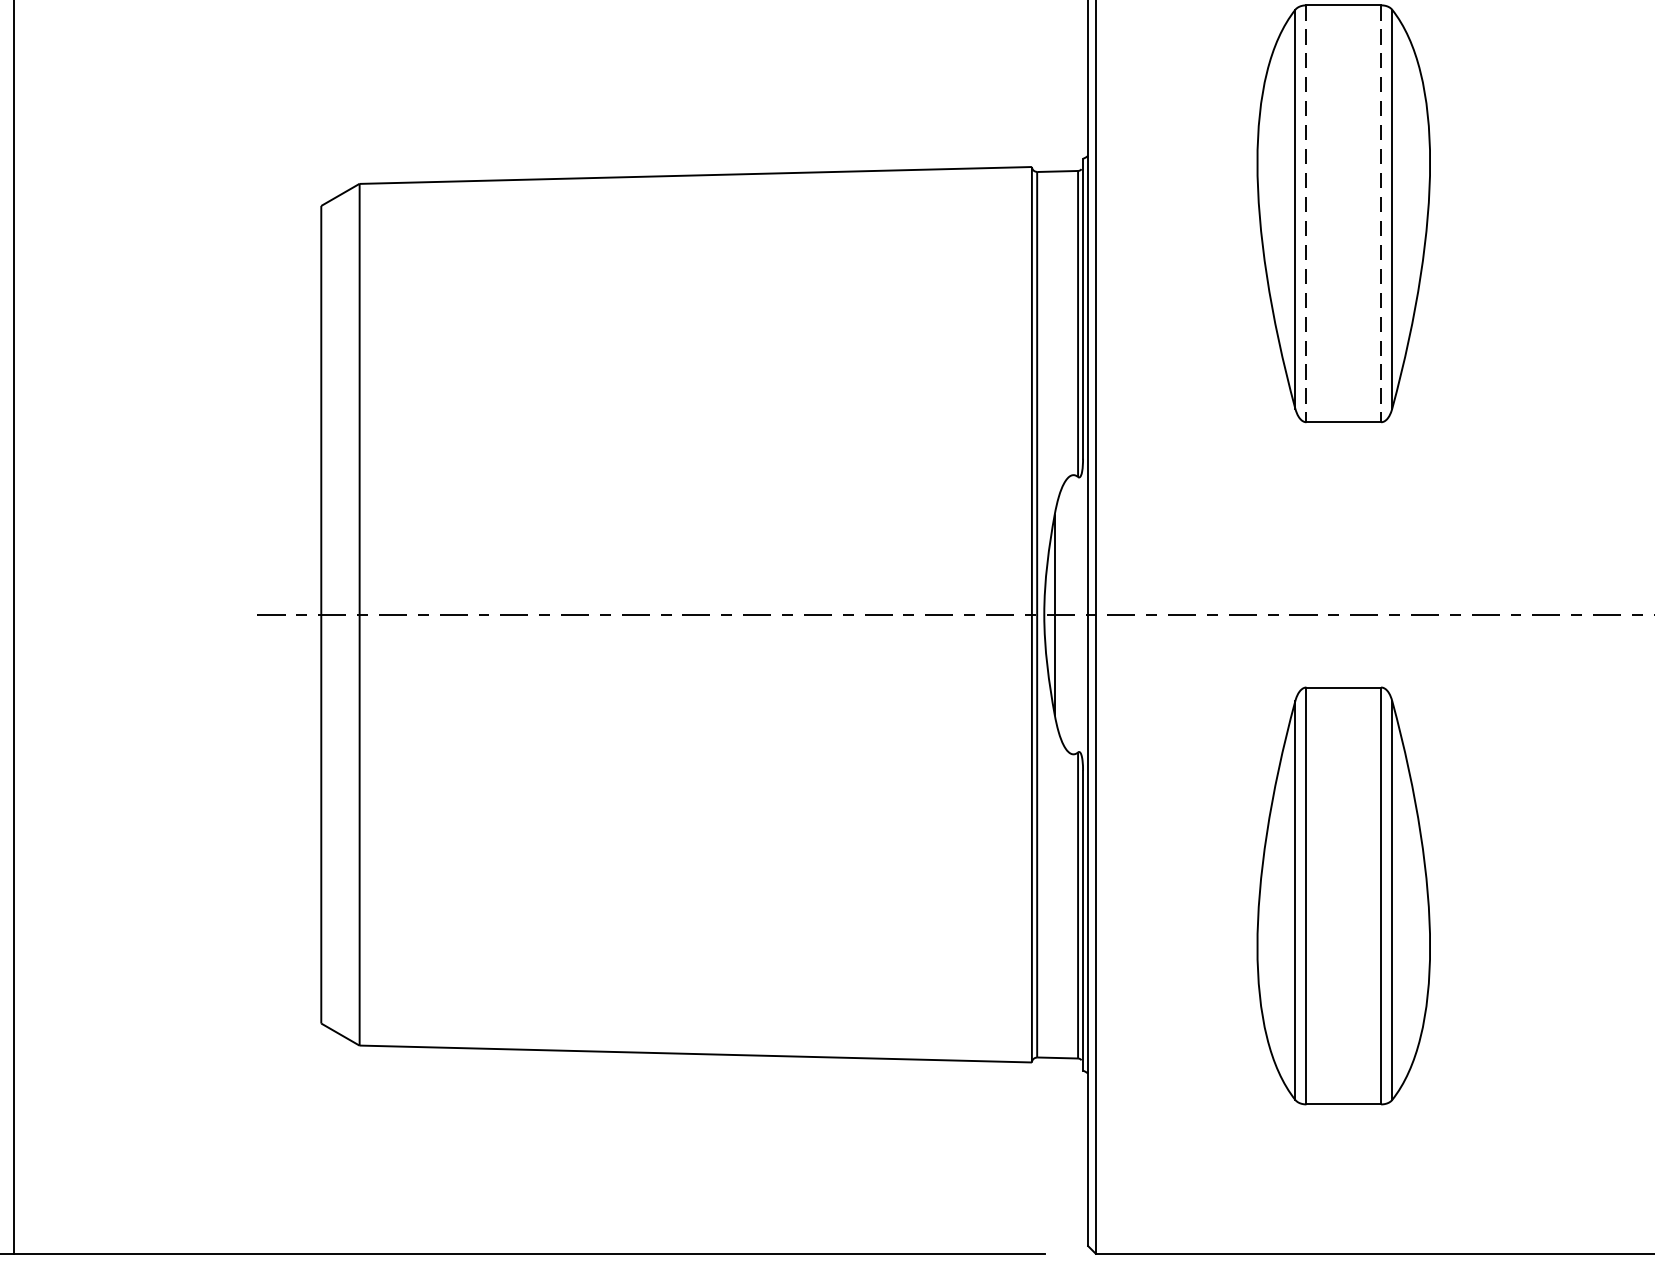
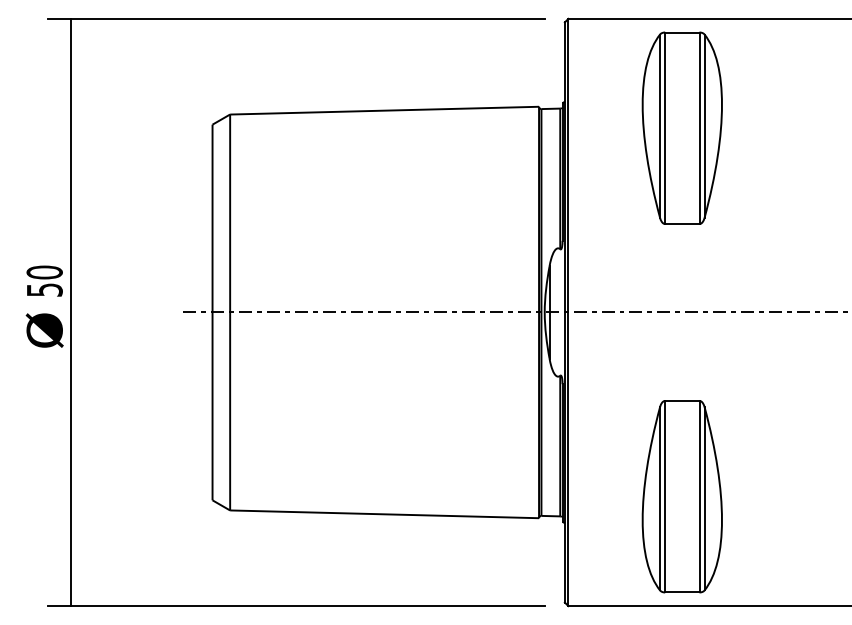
line: (1307, 214) -> (665, 128), dashed -> solid
line: (1381, 214) -> (699, 128), dashed -> solid
part: (1341, 895) -> (681, 496), moved

